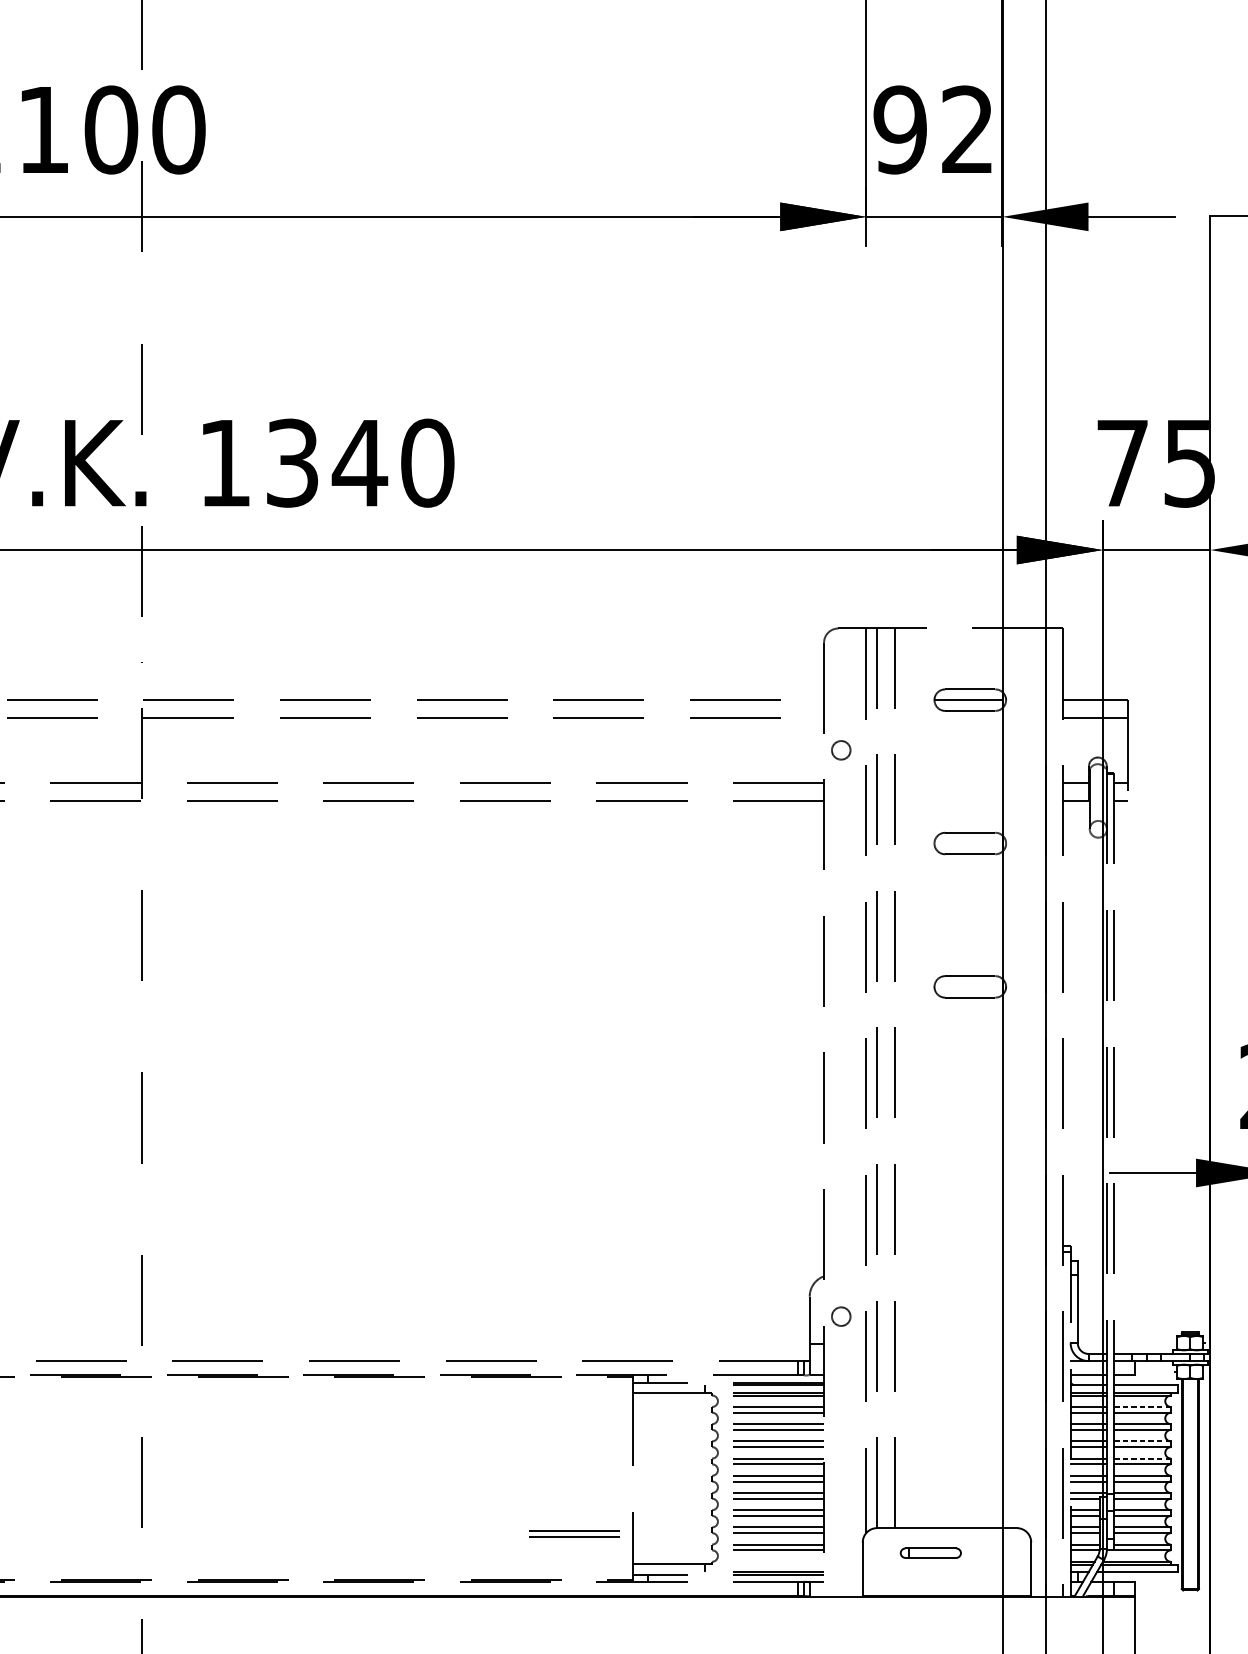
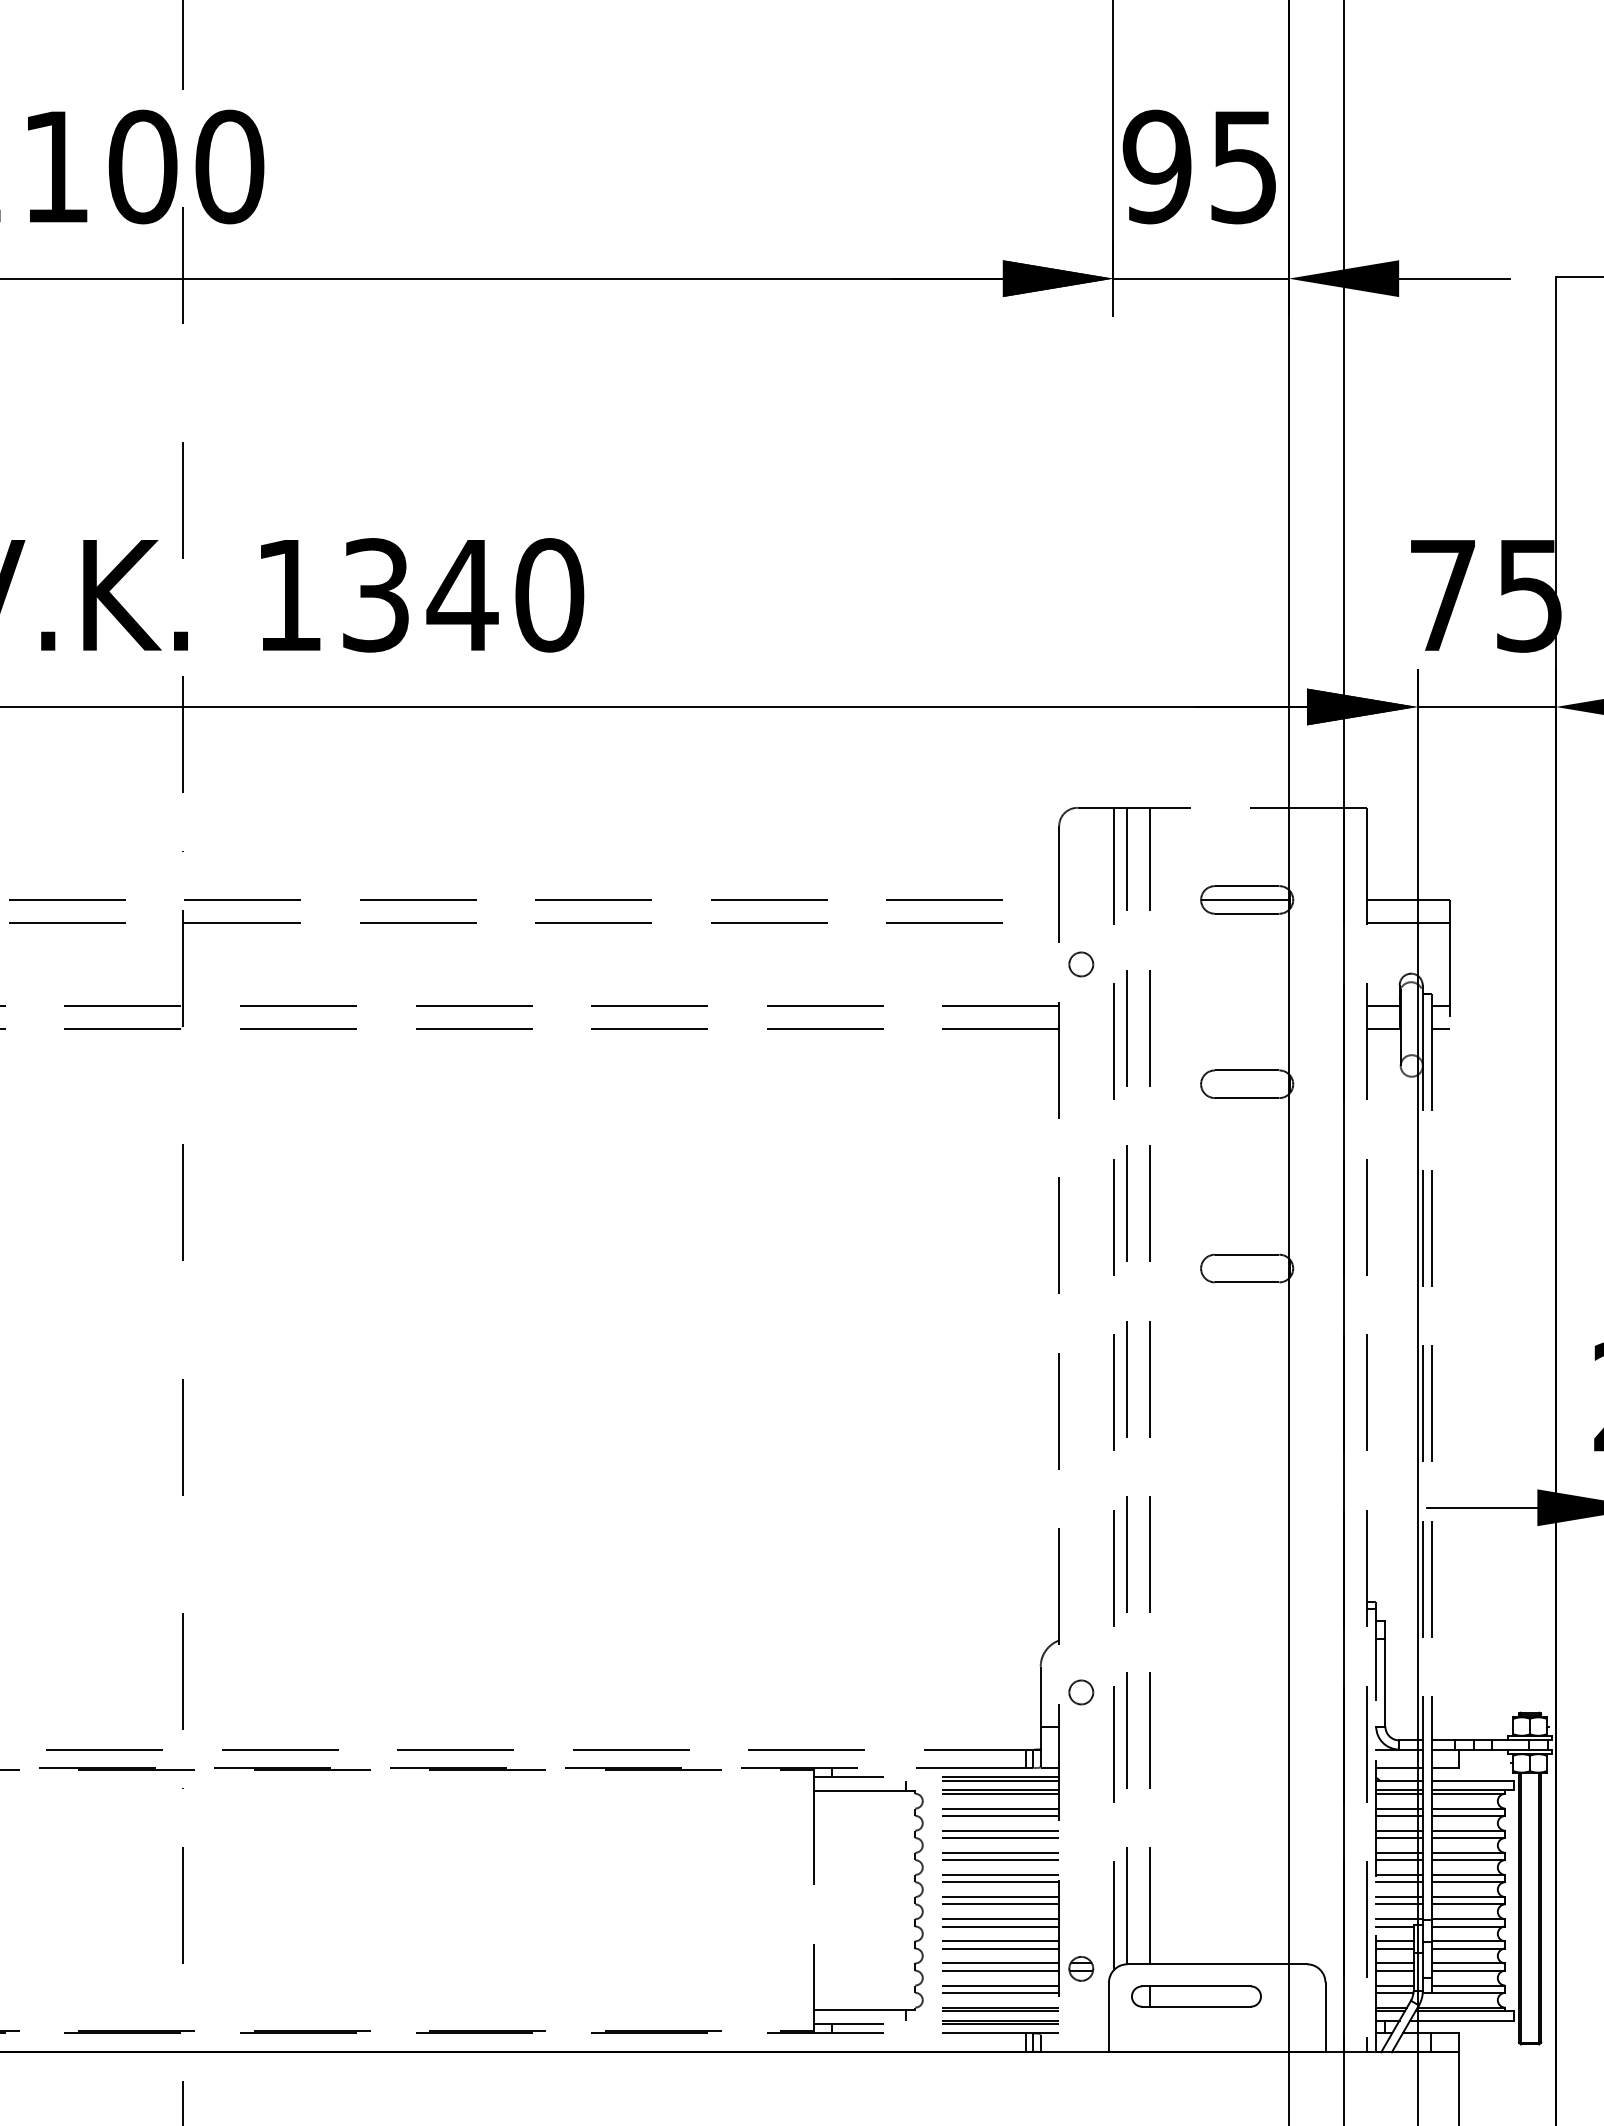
text: (967, 129) -> (1243, 166), 92 -> 95
line: (1142, 1406) -> (1468, 1808), dashed -> solid
line: (1142, 1441) -> (1468, 1852), dashed -> solid
line: (1142, 1458) -> (1468, 1874), dashed -> solid
part: (841, 1531) -> (1081, 1968), added
part: (574, 1533) -> (738, 1971), removed
part: (930, 1553) -> (1196, 1996), size x1.67
line: (778, 1562) -> (1000, 2008), added

